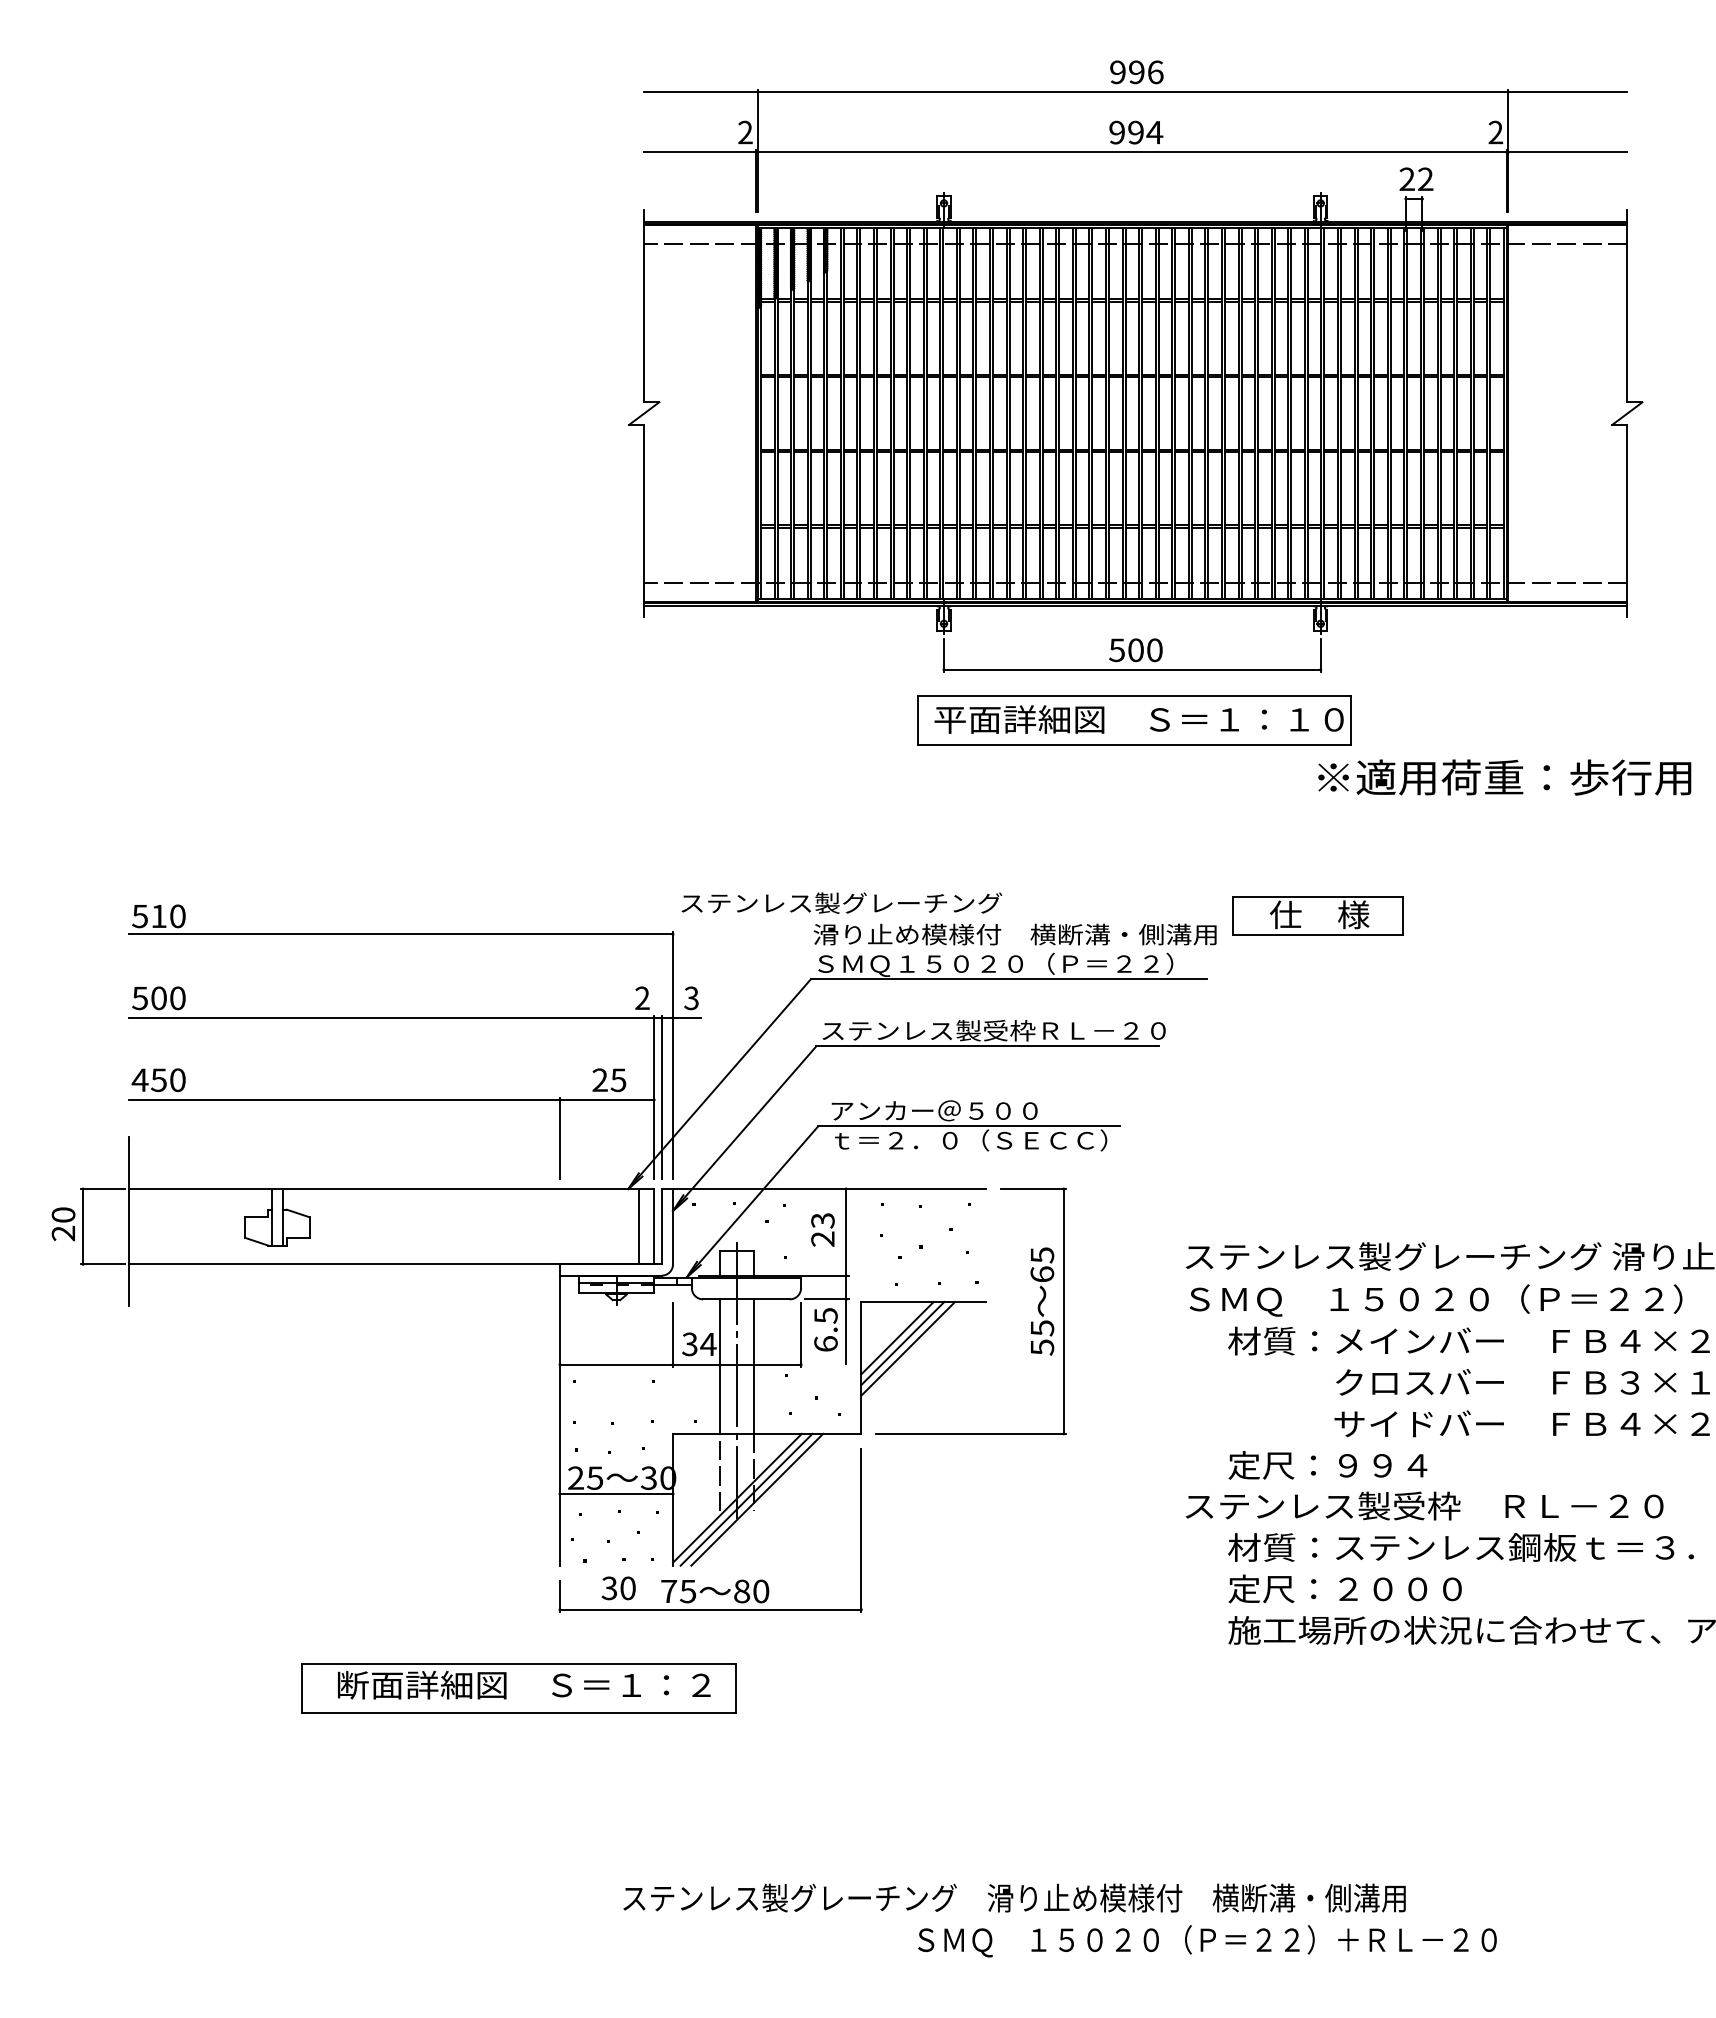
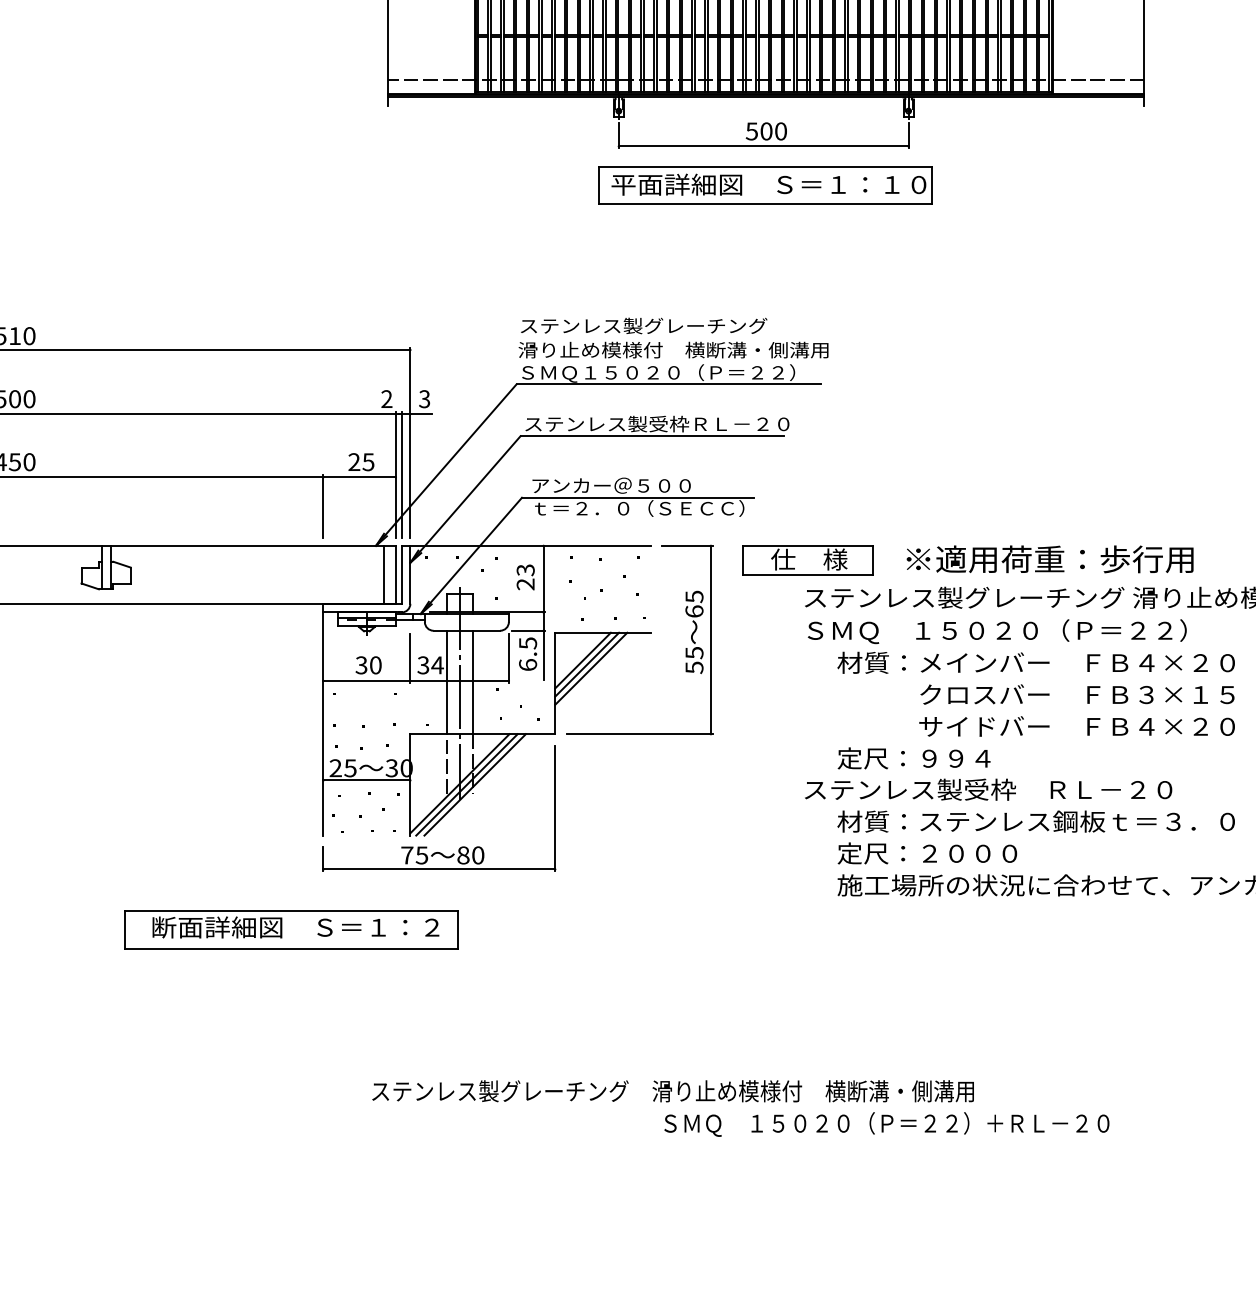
text: (1504, 777) -> (1049, 559), moved
text: (841, 902) -> (643, 325), moved
part: (1317, 915) -> (807, 560), moved
text: (618, 1588) -> (368, 665), moved
text: (1207, 1941) -> (886, 1124), moved

